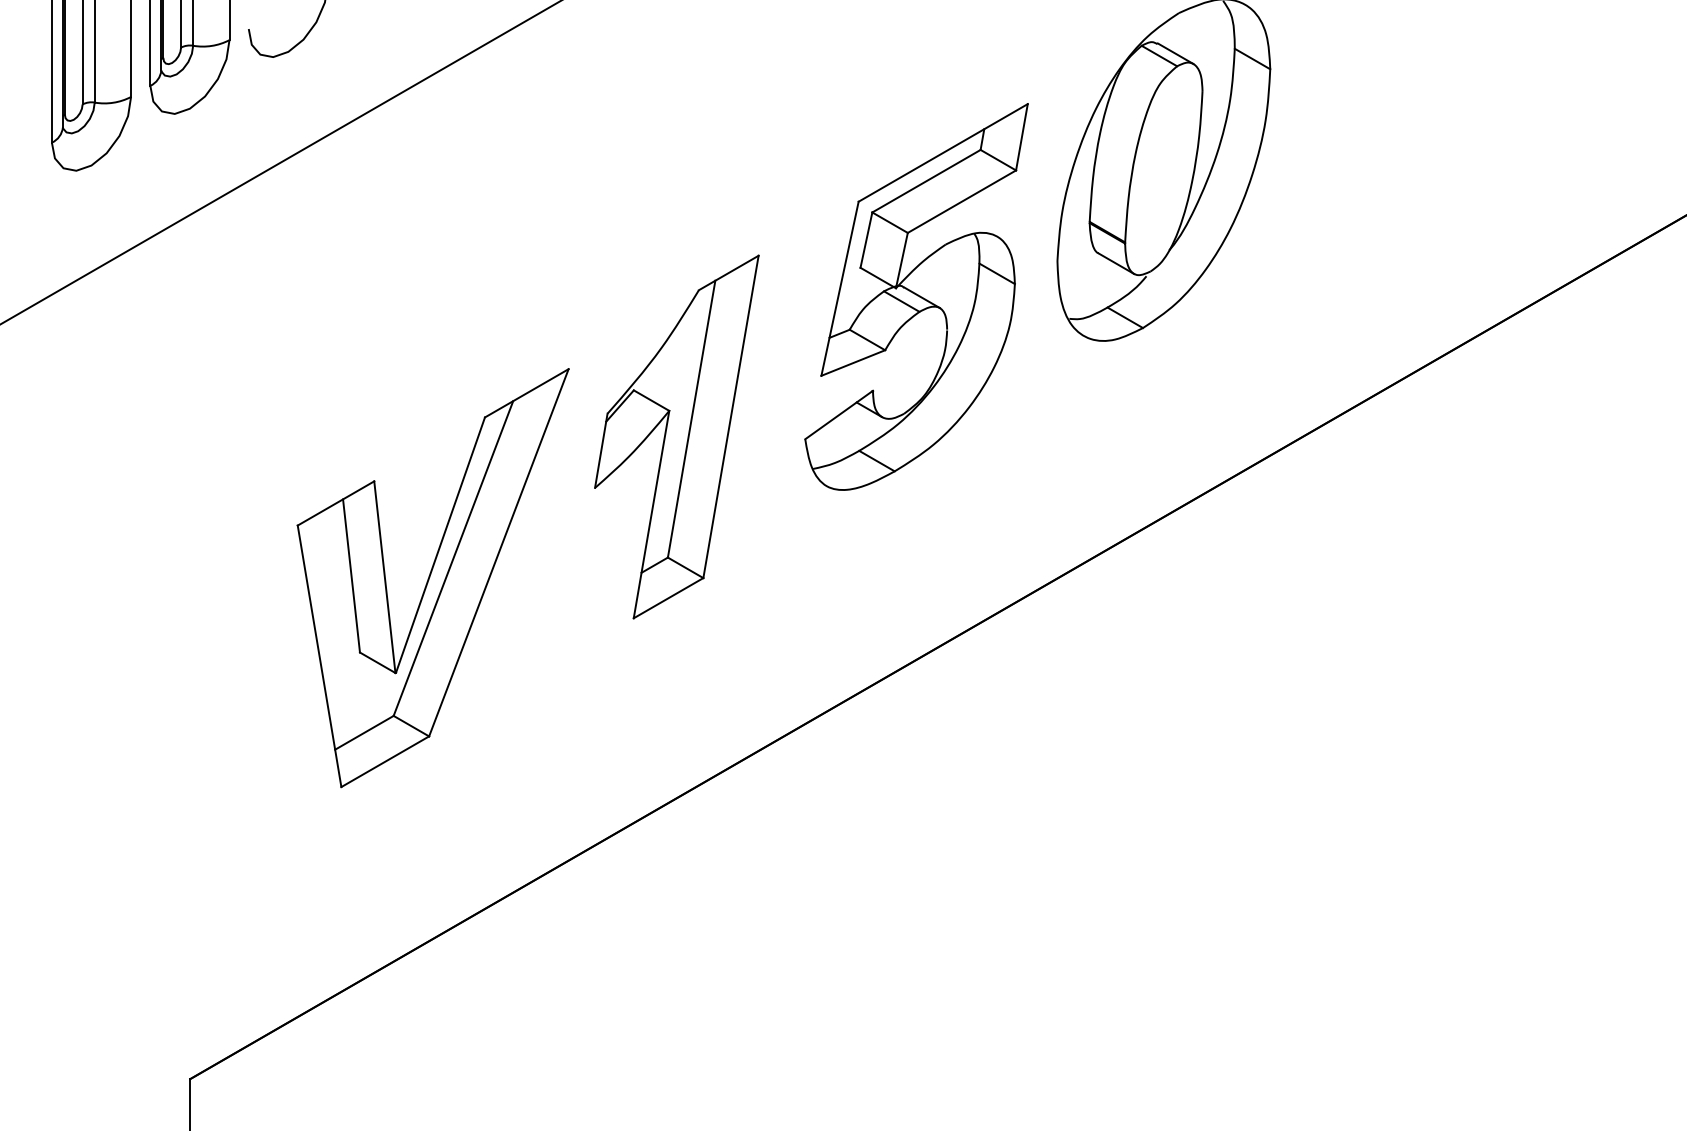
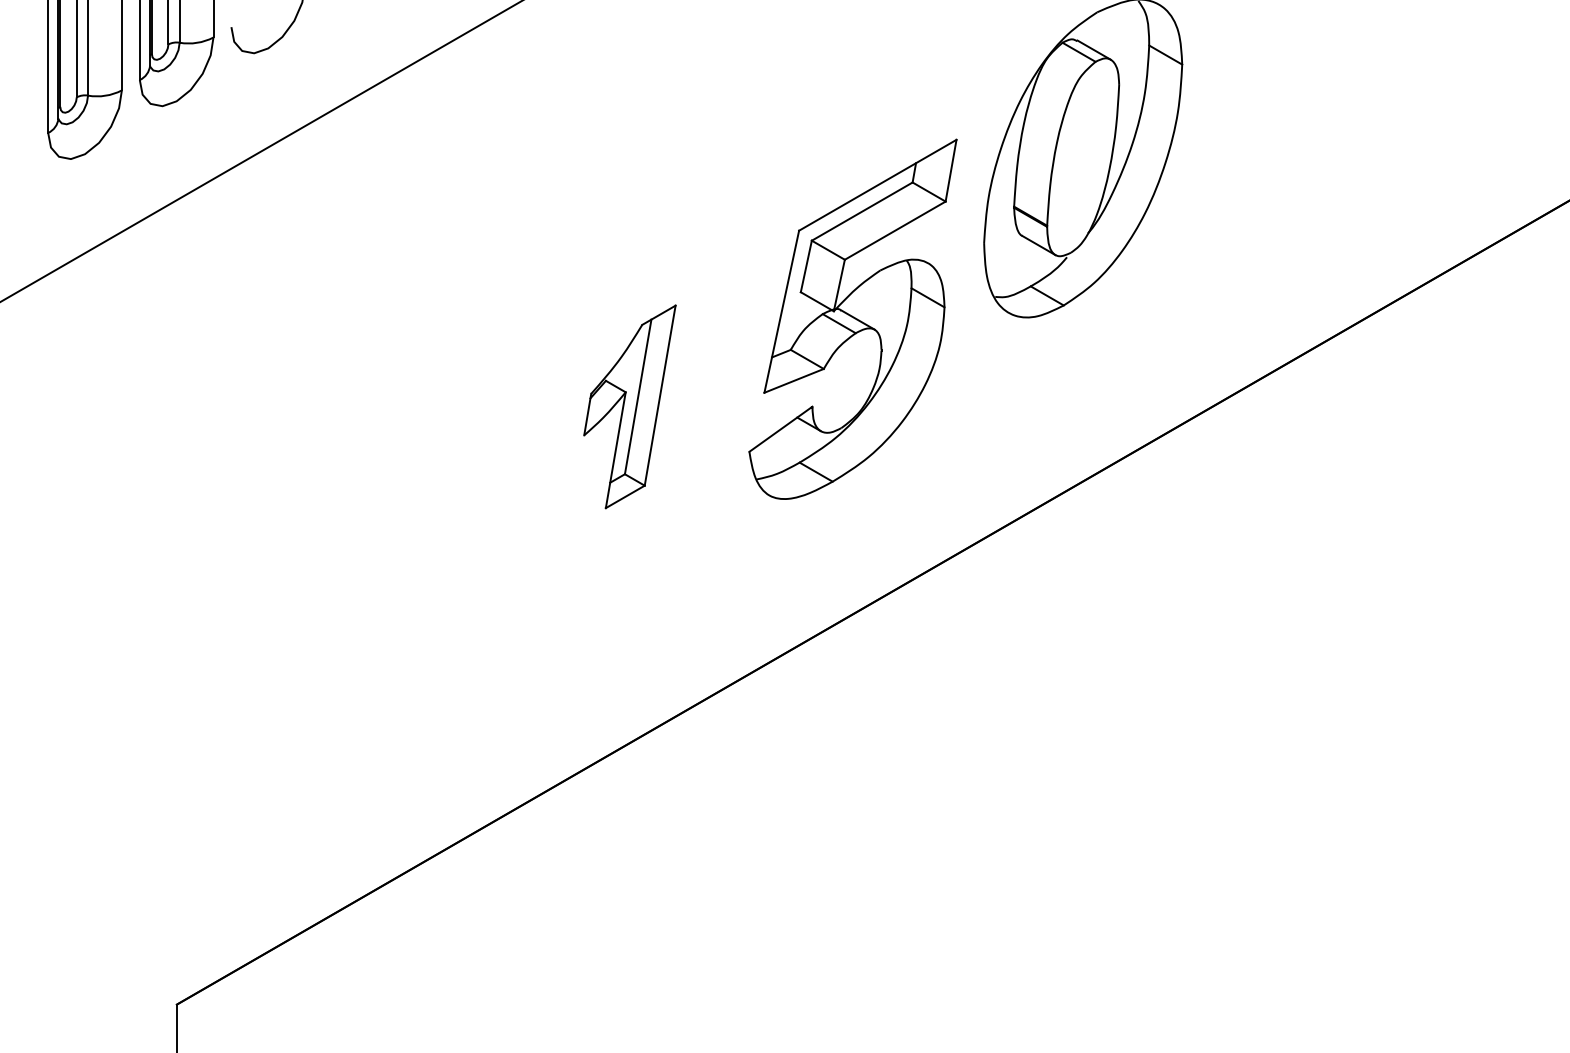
part: (916, 296) -> (852, 318), moved
part: (676, 436) -> (629, 406), size x0.6
part: (432, 578) -> (402, 538), removed

